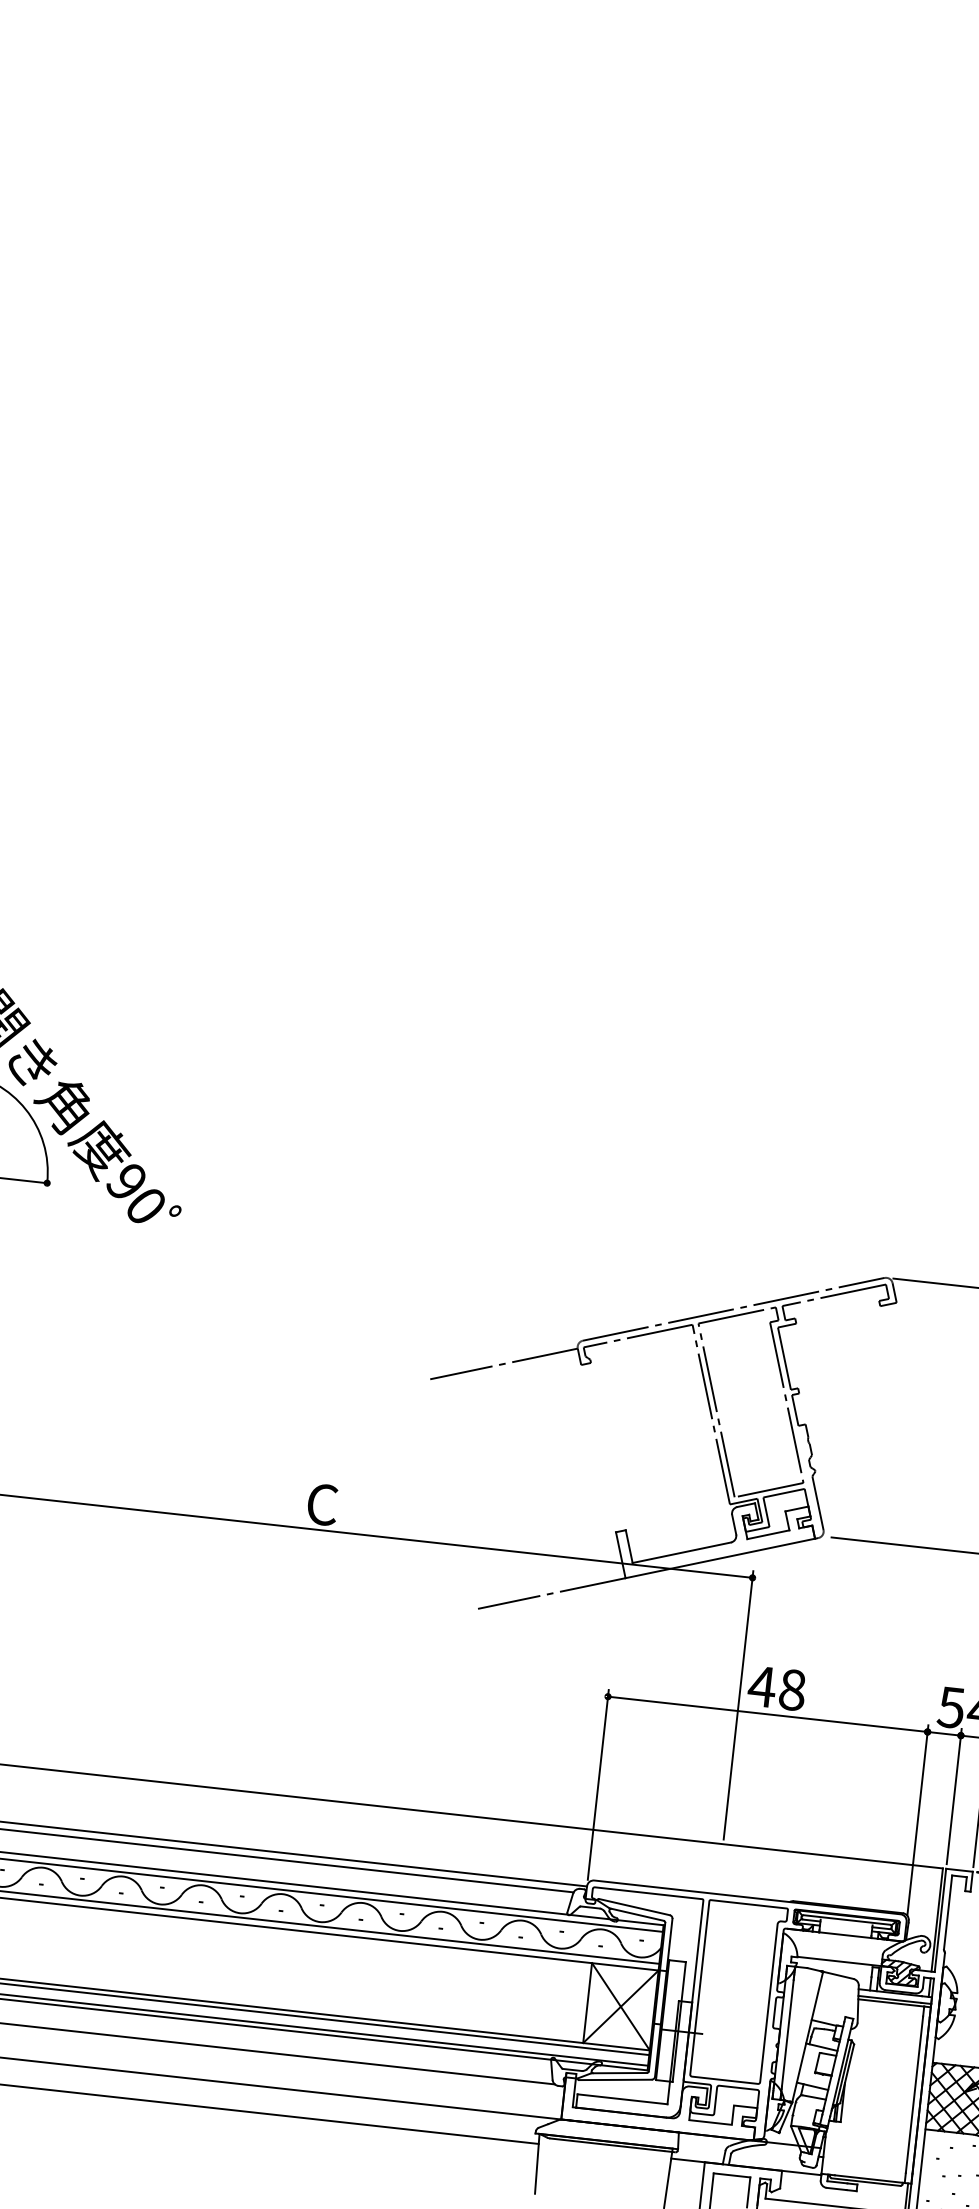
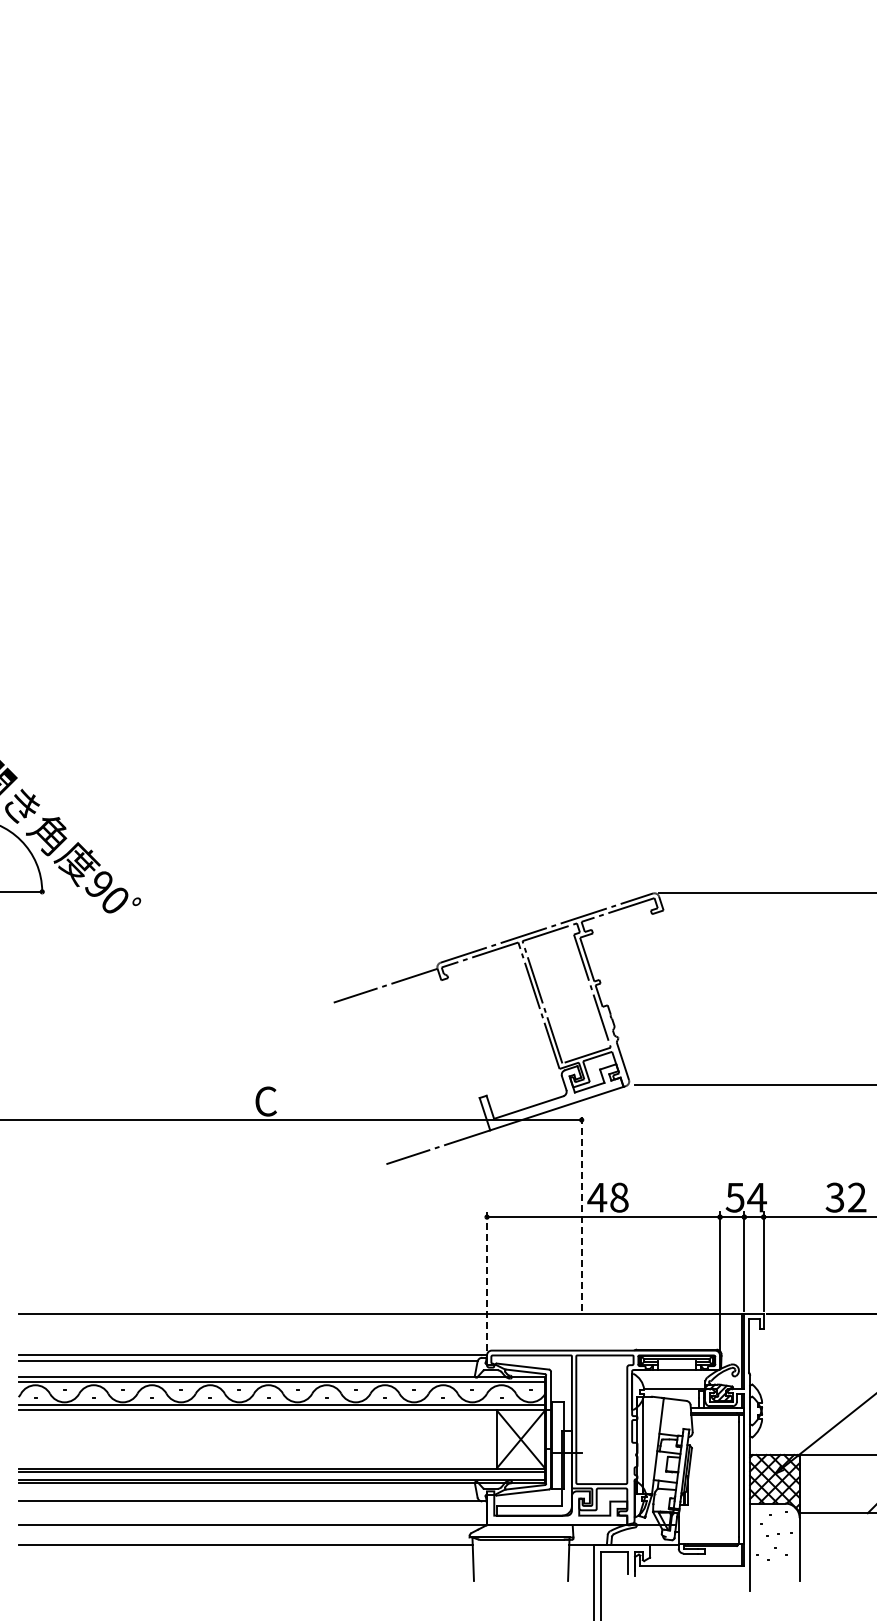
line: (738, 1704) -> (581, 1212), solid -> dashed
line: (599, 1783) -> (487, 1280), solid -> dashed

